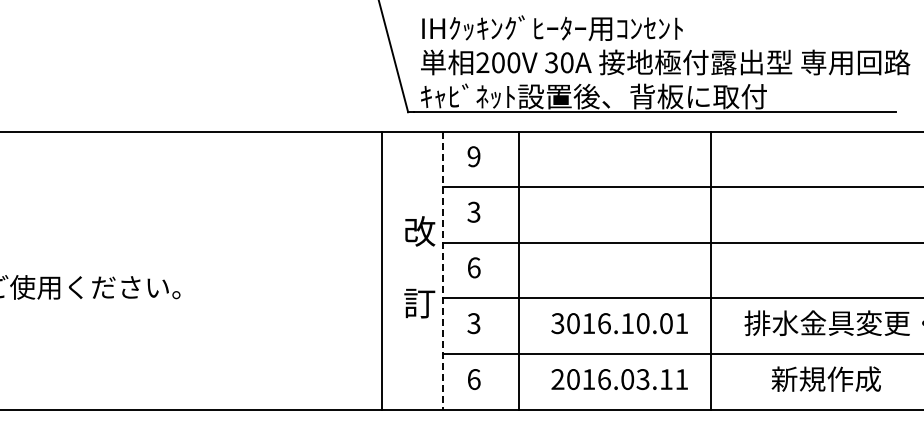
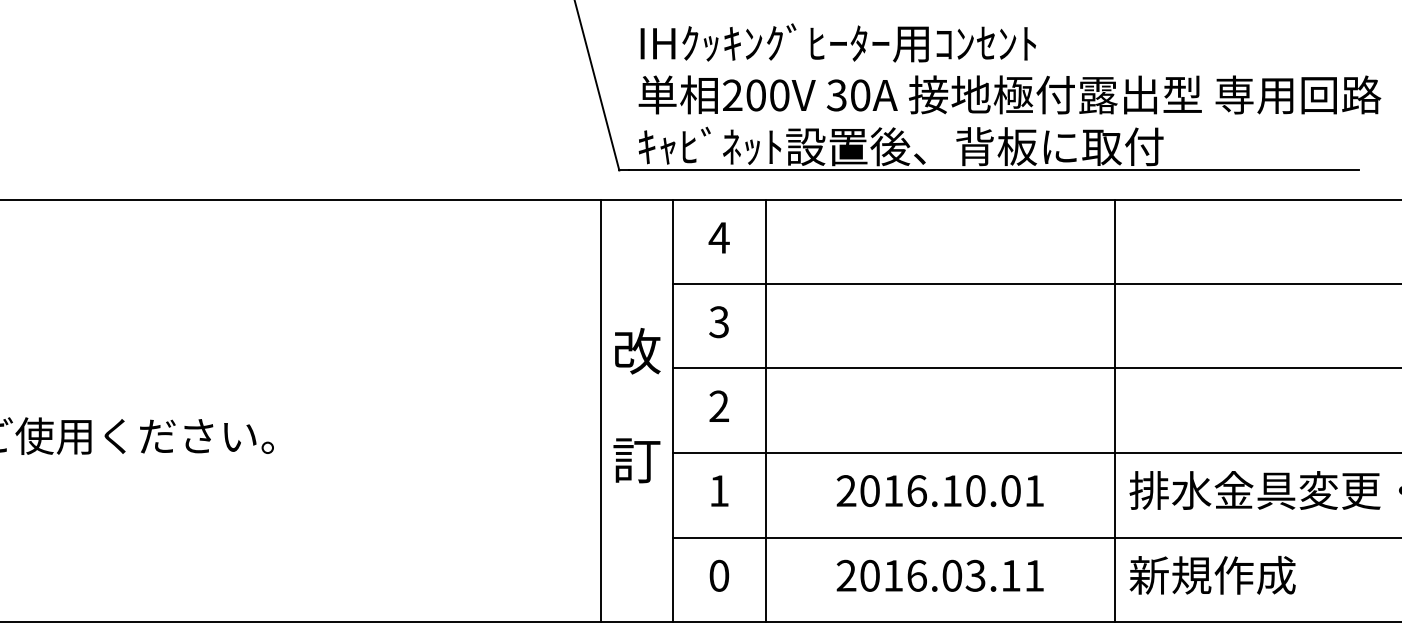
text: (473, 156) -> (718, 237), 9 -> 4
text: (473, 267) -> (718, 405), 6 -> 2
line: (382, 270) -> (601, 410), moved
line: (519, 270) -> (766, 410), moved
line: (711, 270) -> (1115, 410), moved
line: (443, 271) -> (672, 412), dashed -> solid
text: (473, 323) -> (718, 490), 3 -> 1
text: (557, 323) -> (845, 490), 3016.10.01 -> 2016.10.01
text: (825, 378) -> (1211, 574), moved
text: (473, 379) -> (718, 575), 6 -> 0

